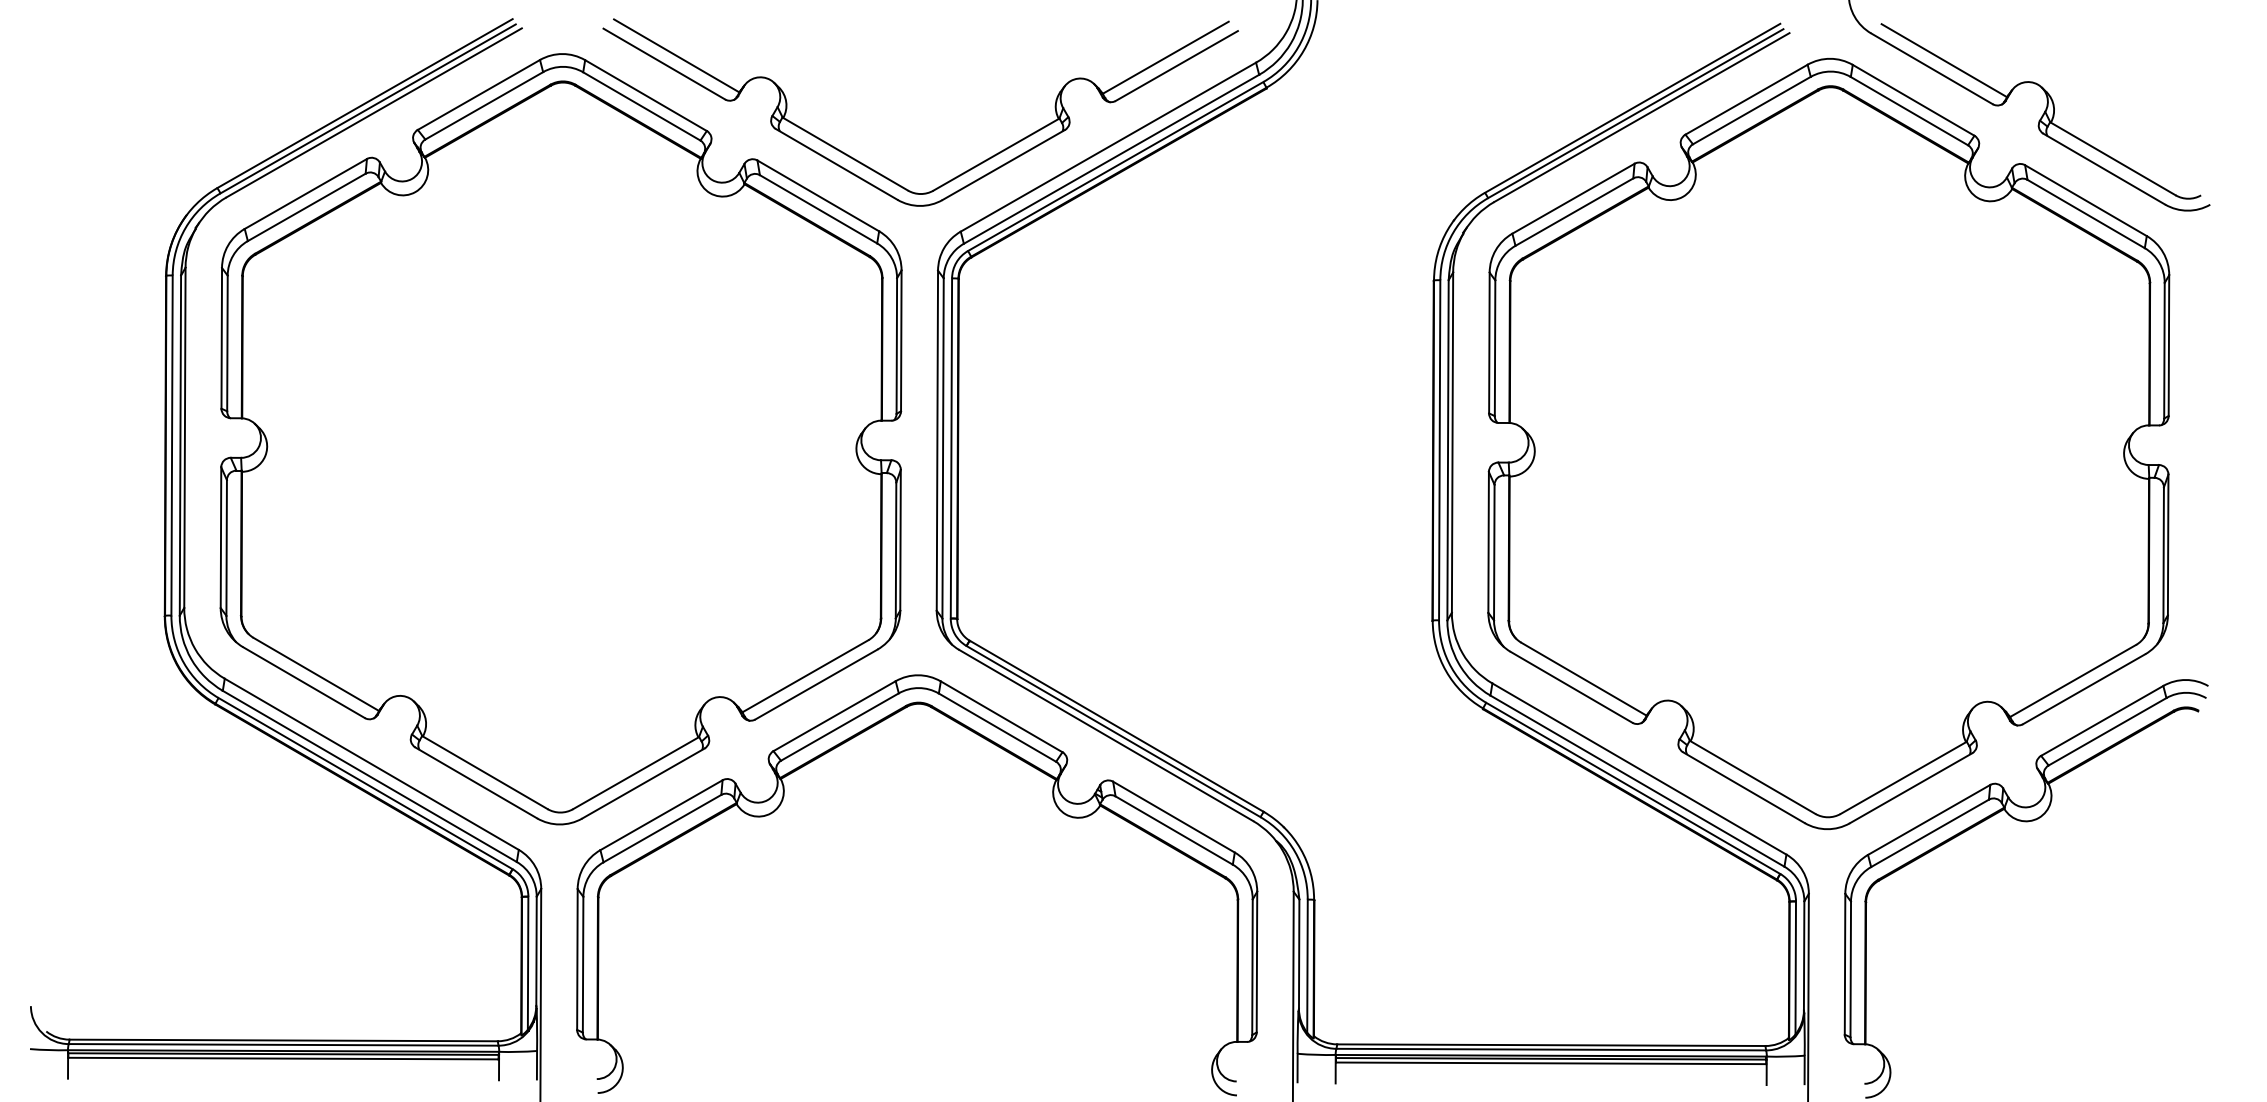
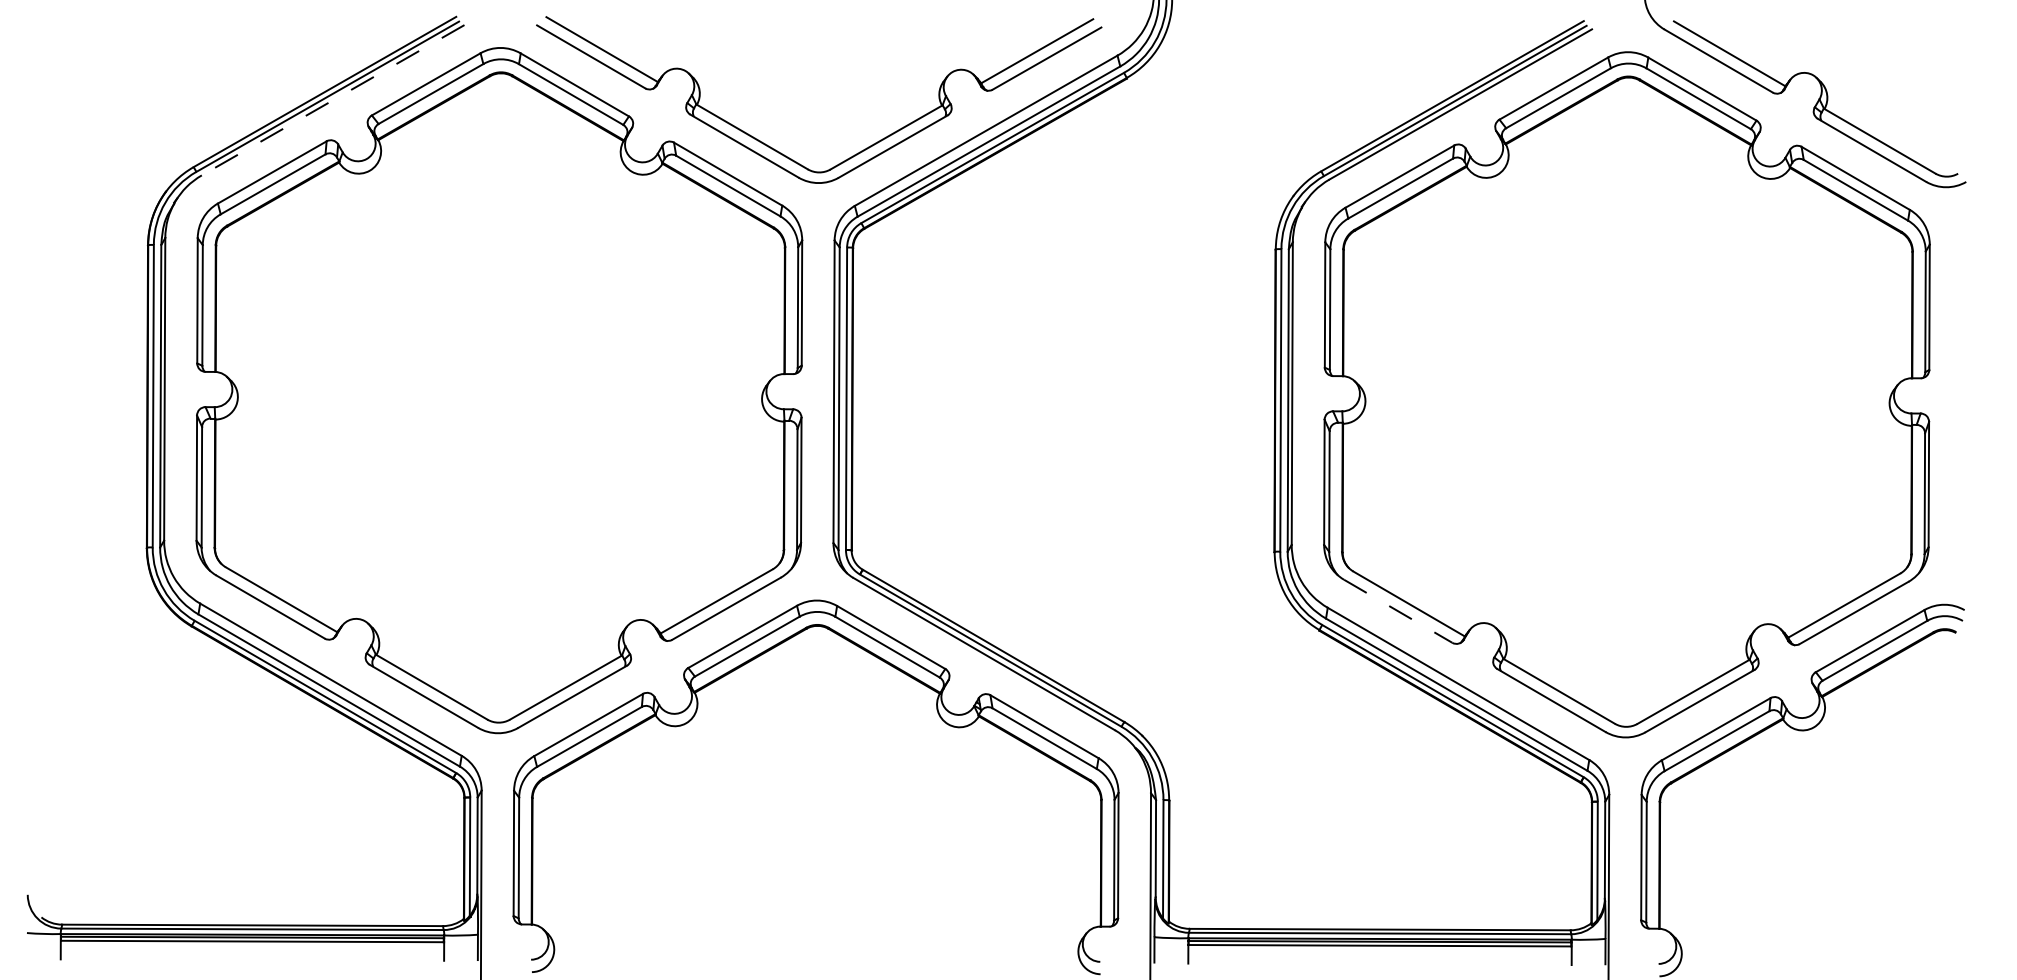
line: (373, 113) -> (332, 100), solid -> dashed
line: (1572, 687) -> (1398, 611), solid -> dashed

